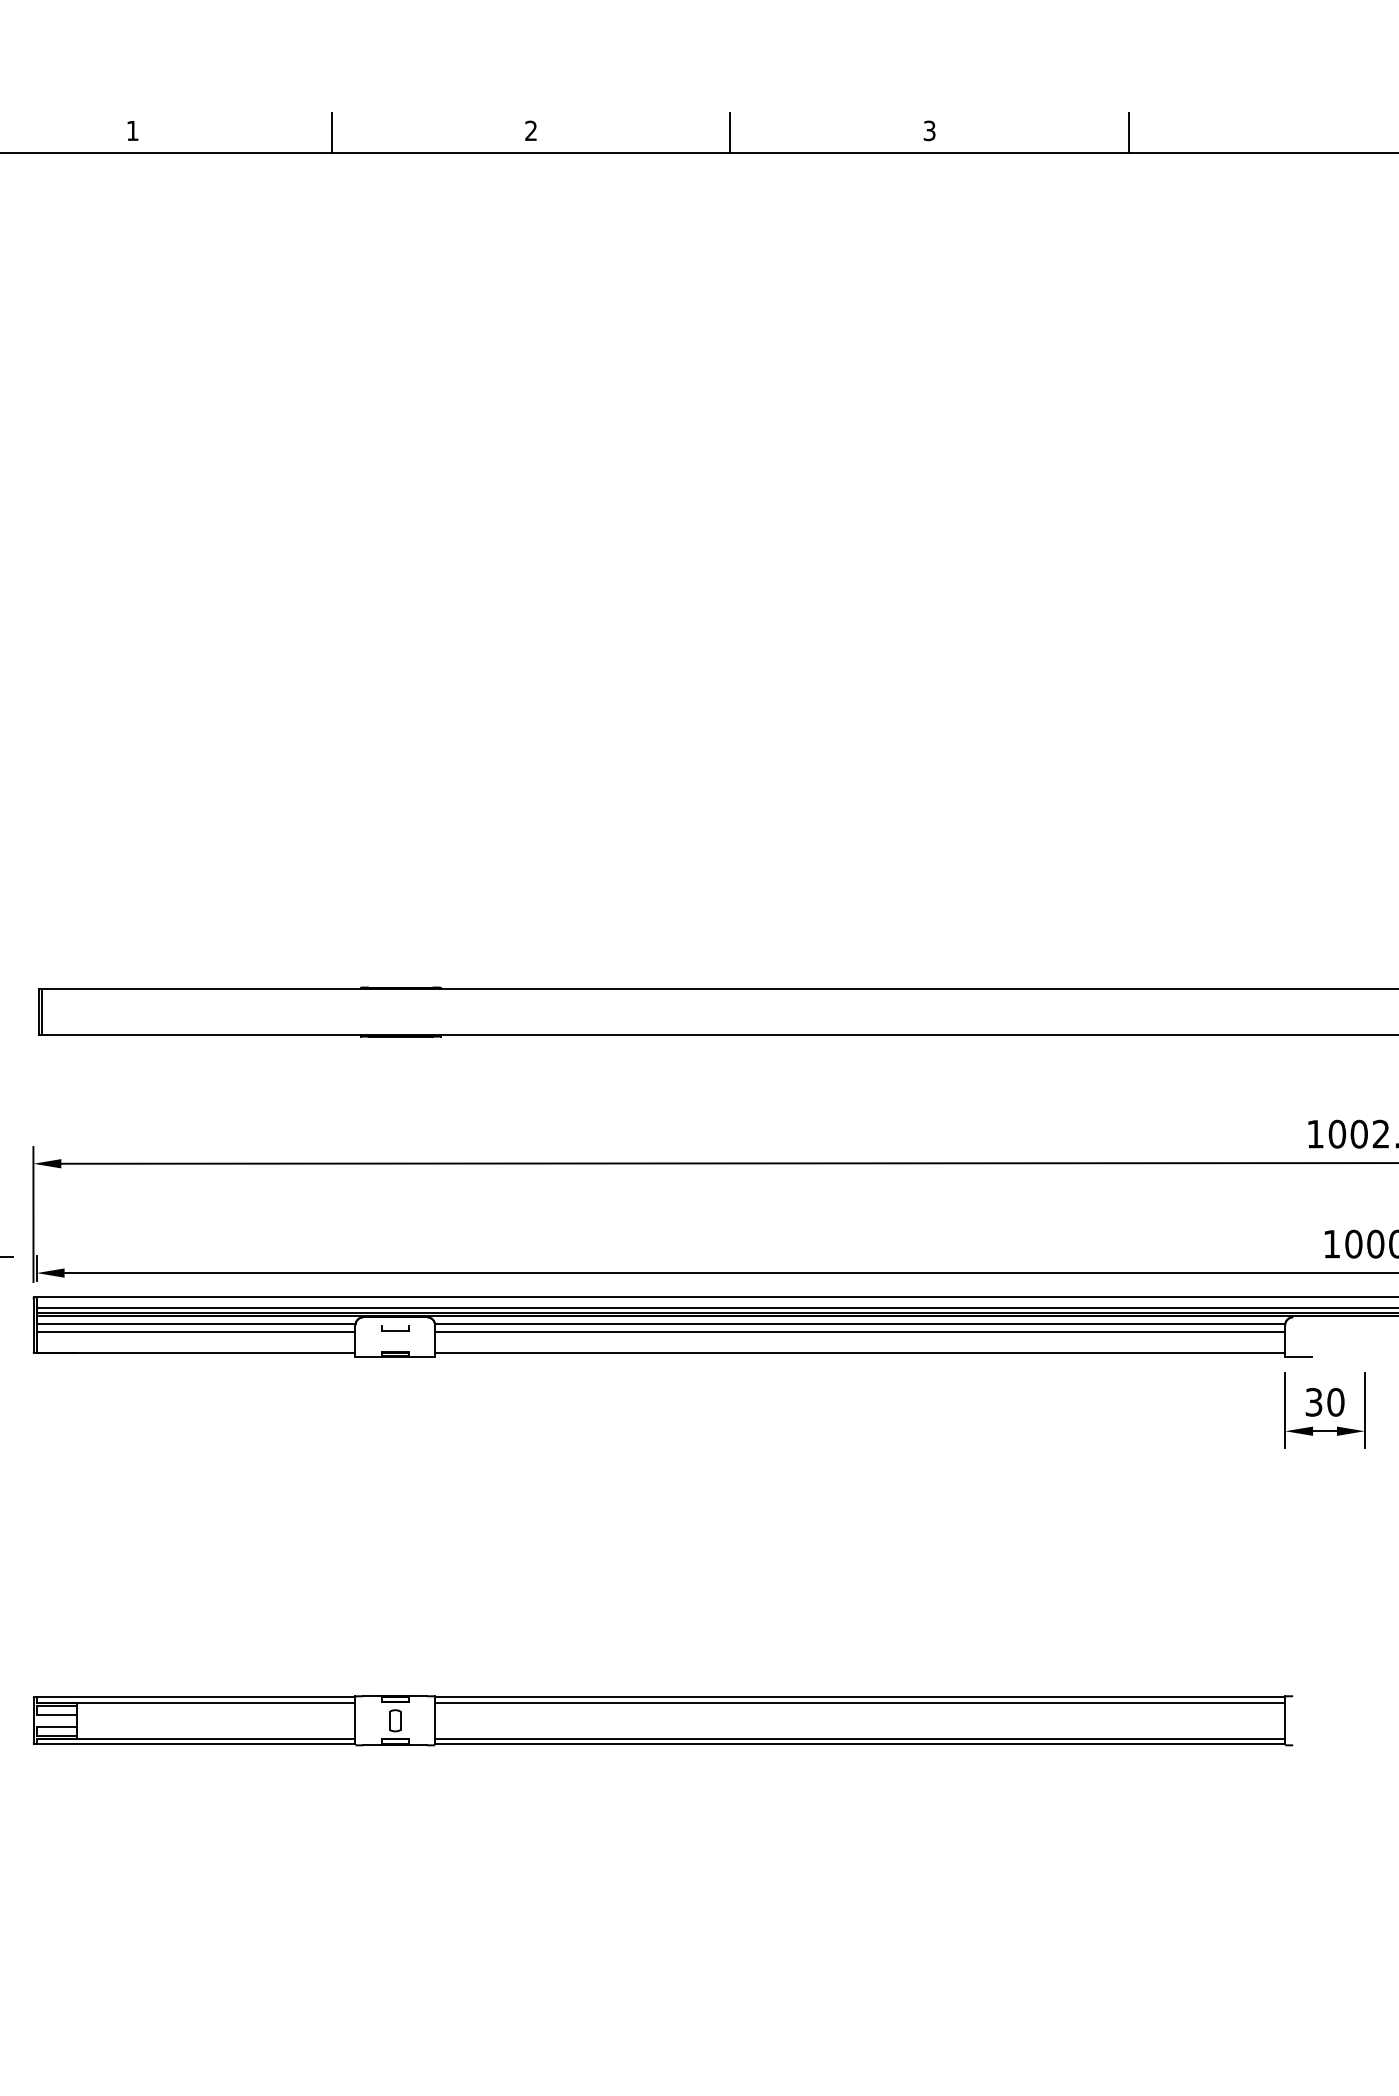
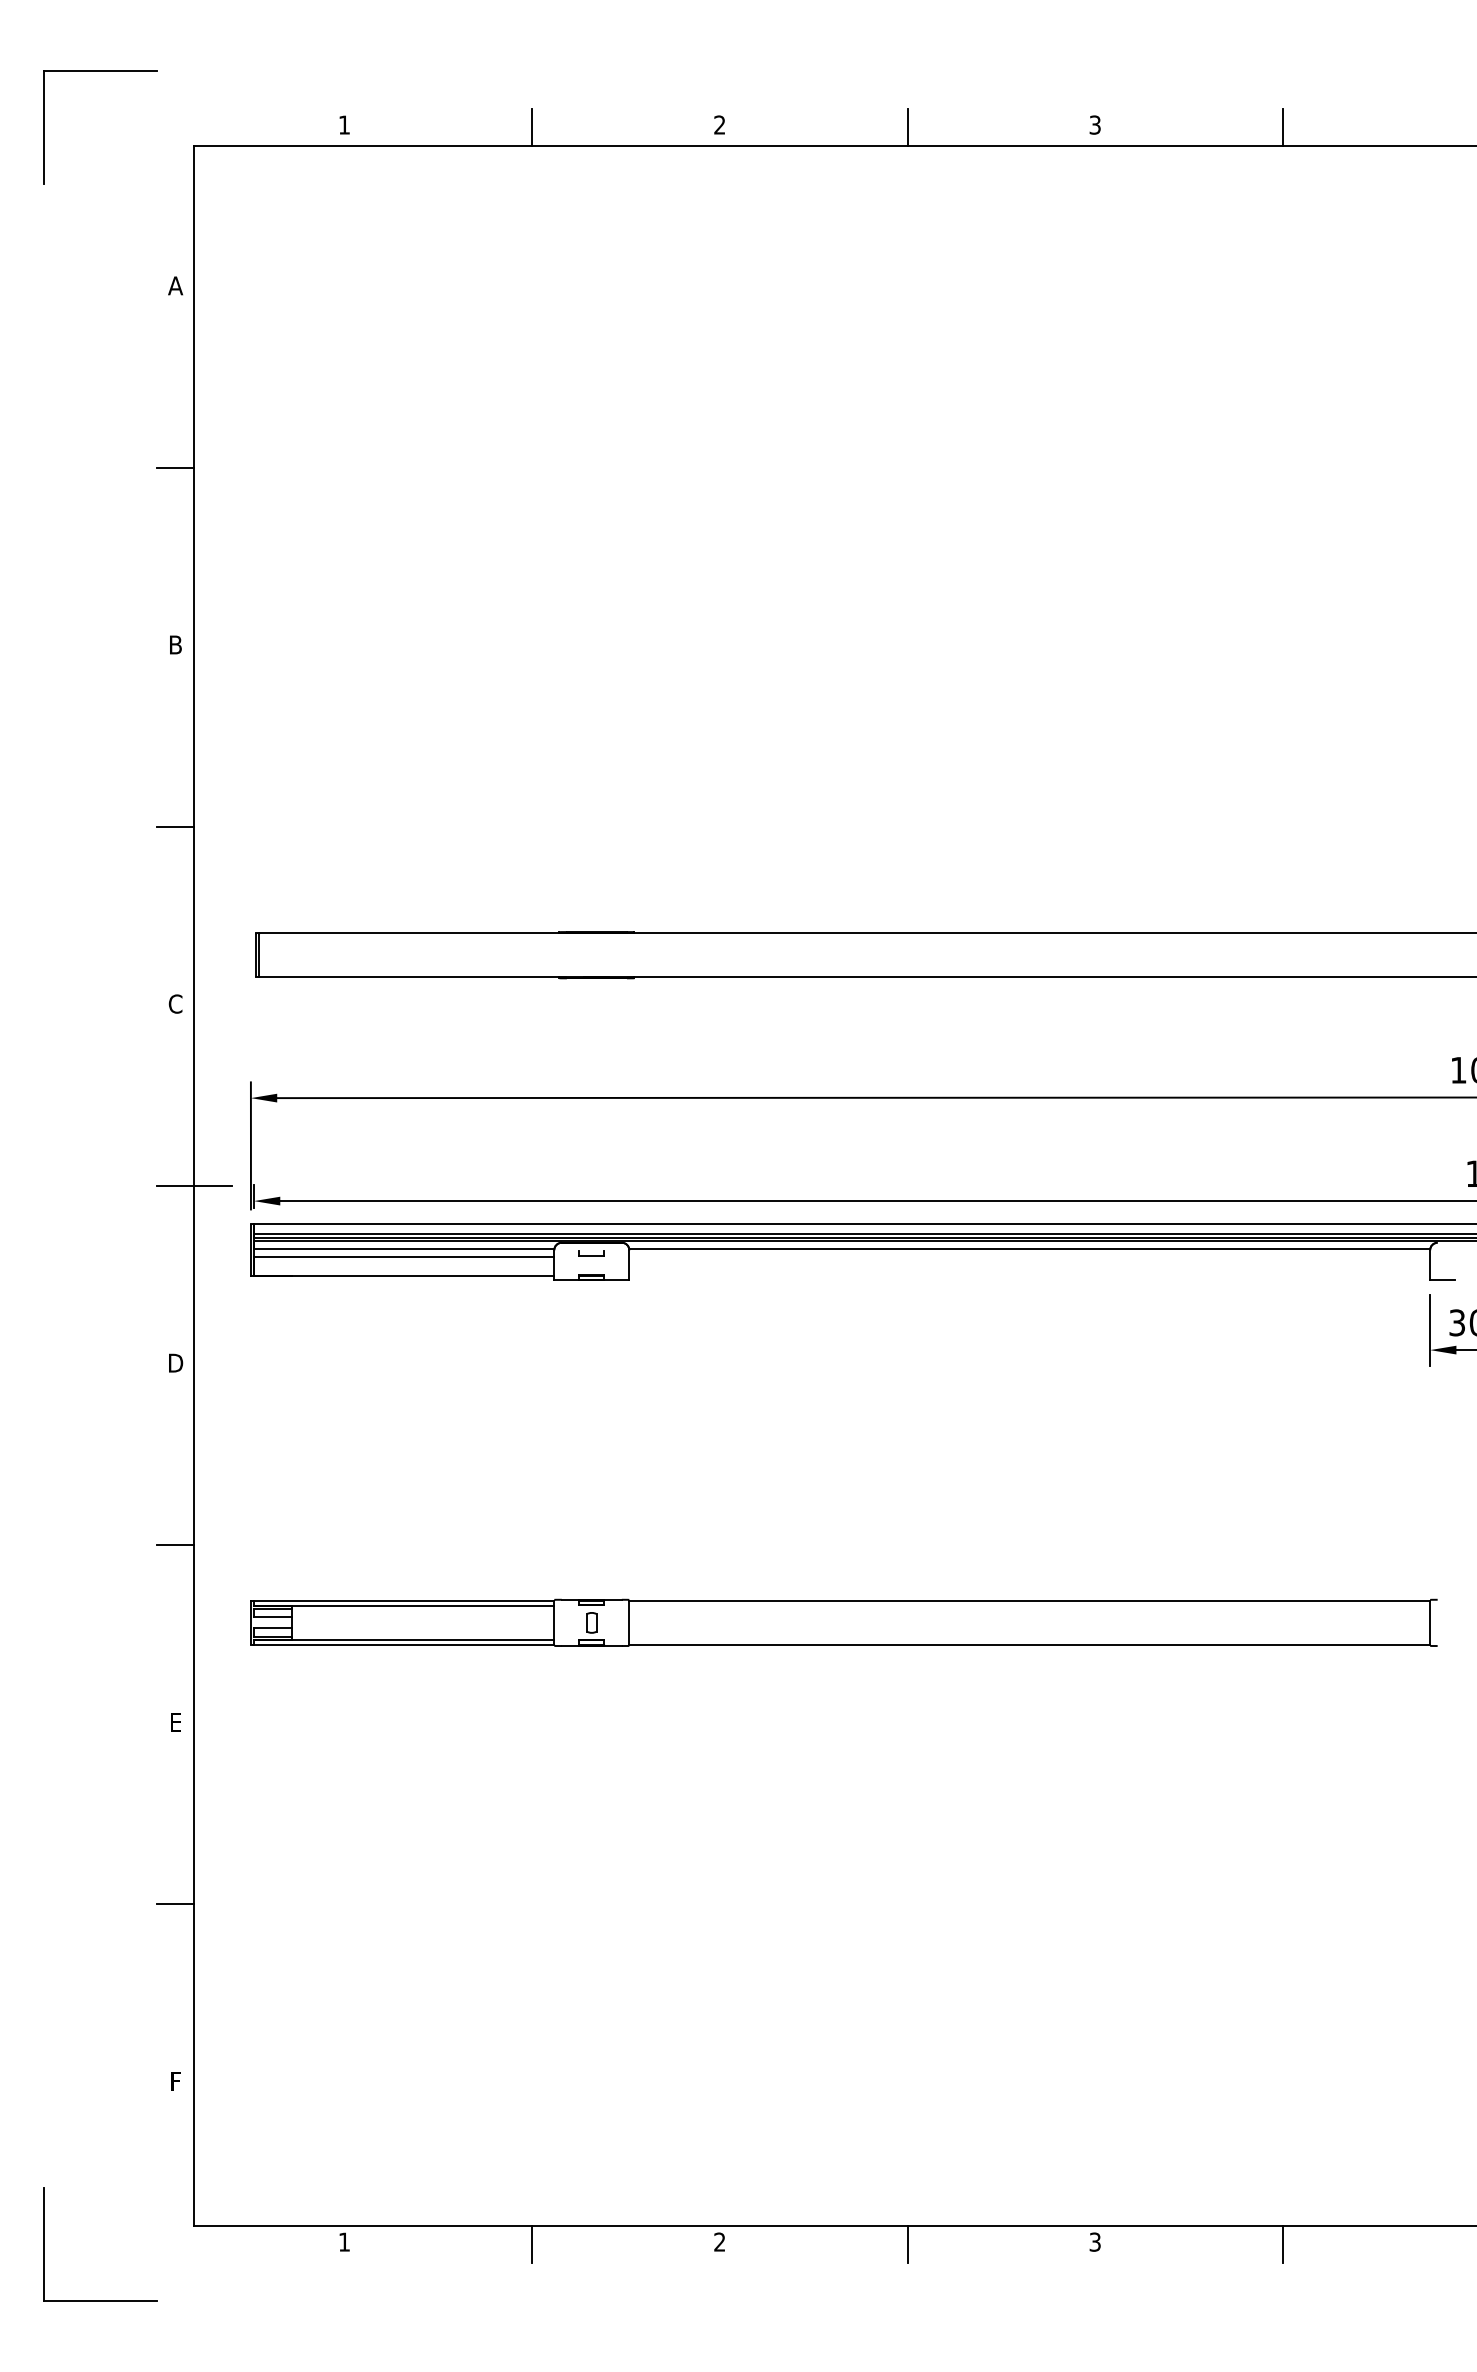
line: (859, 1331) -> (1029, 1256), removed
line: (859, 1353) -> (1029, 1276), removed
line: (859, 1702) -> (1029, 1605), removed
line: (859, 1738) -> (1029, 1639), removed

